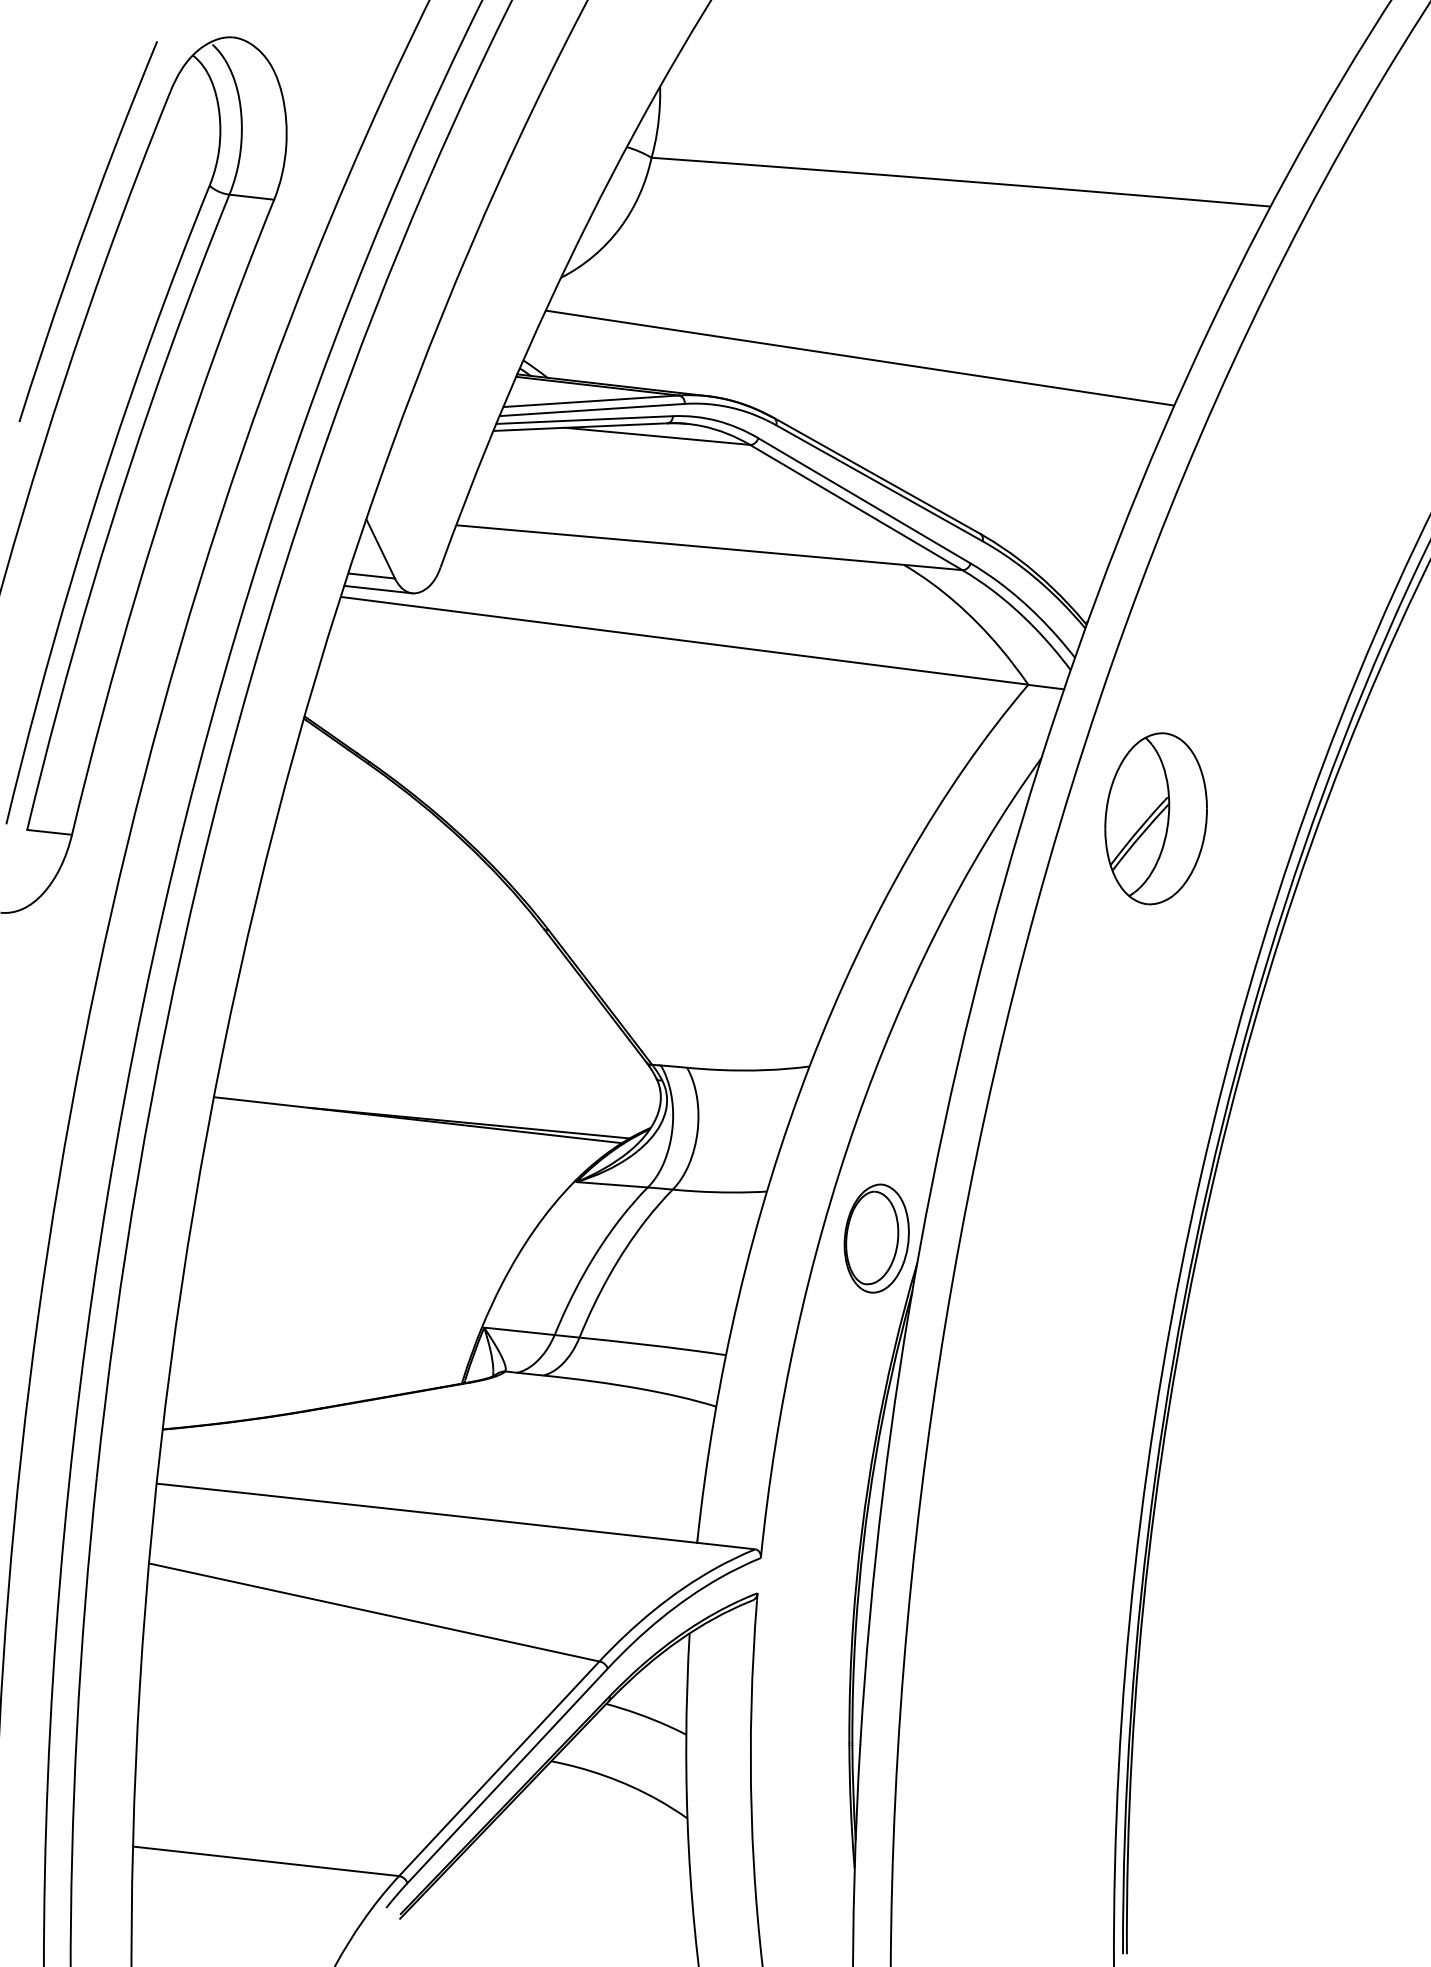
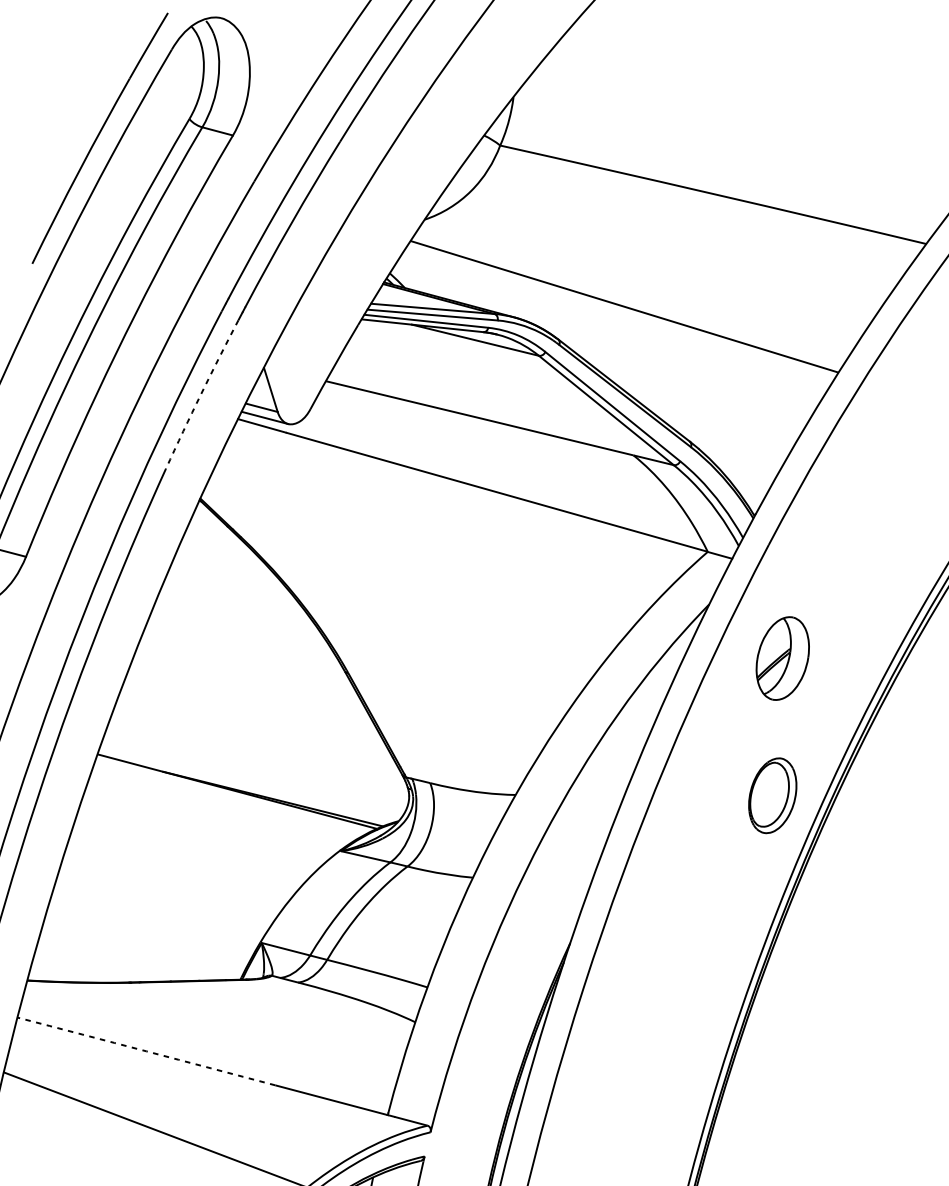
arc: (283, 569) -> (200, 394), solid -> dashed
part: (1155, 818) -> (782, 658), size x0.7
part: (876, 1238) -> (772, 795), moved
arc: (344, 1503) -> (146, 1050), solid -> dashed

